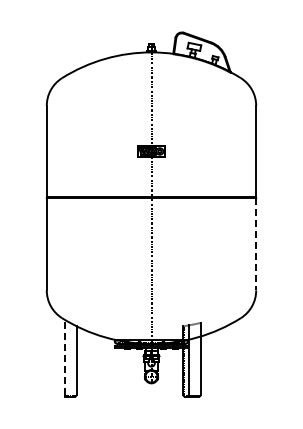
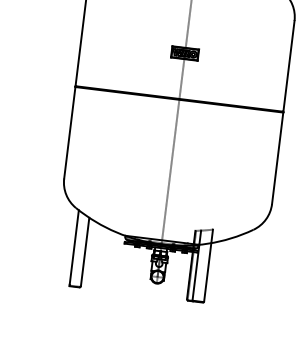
line: (256, 244) -> (277, 158), dashed -> solid
line: (65, 357) -> (74, 247), dashed -> solid

